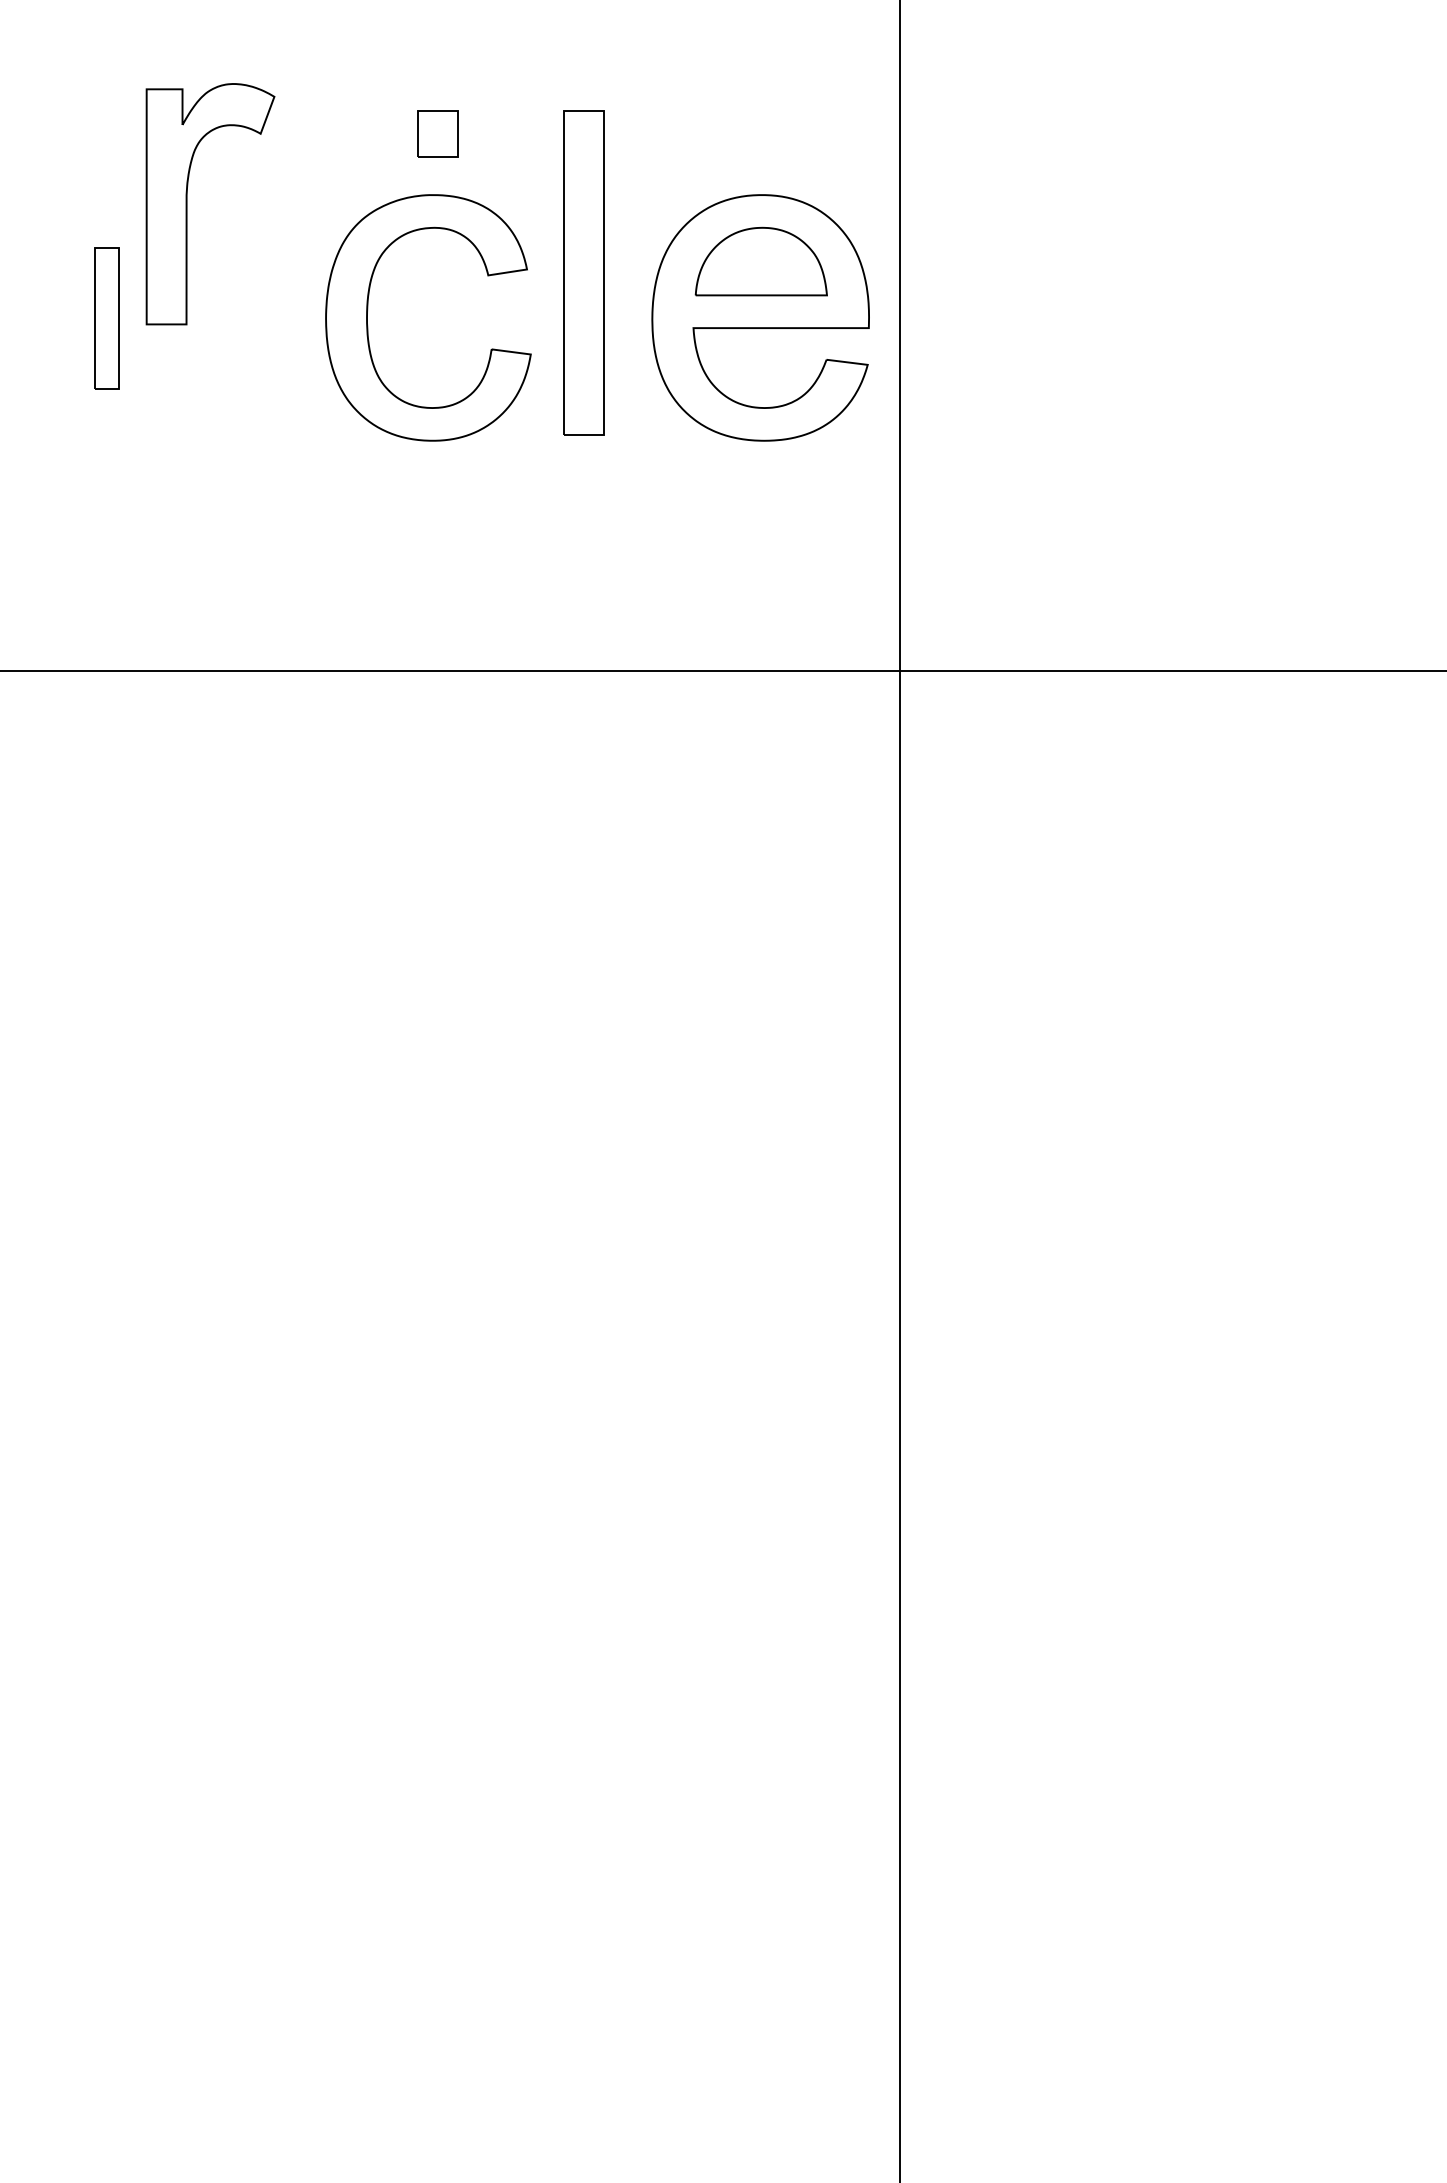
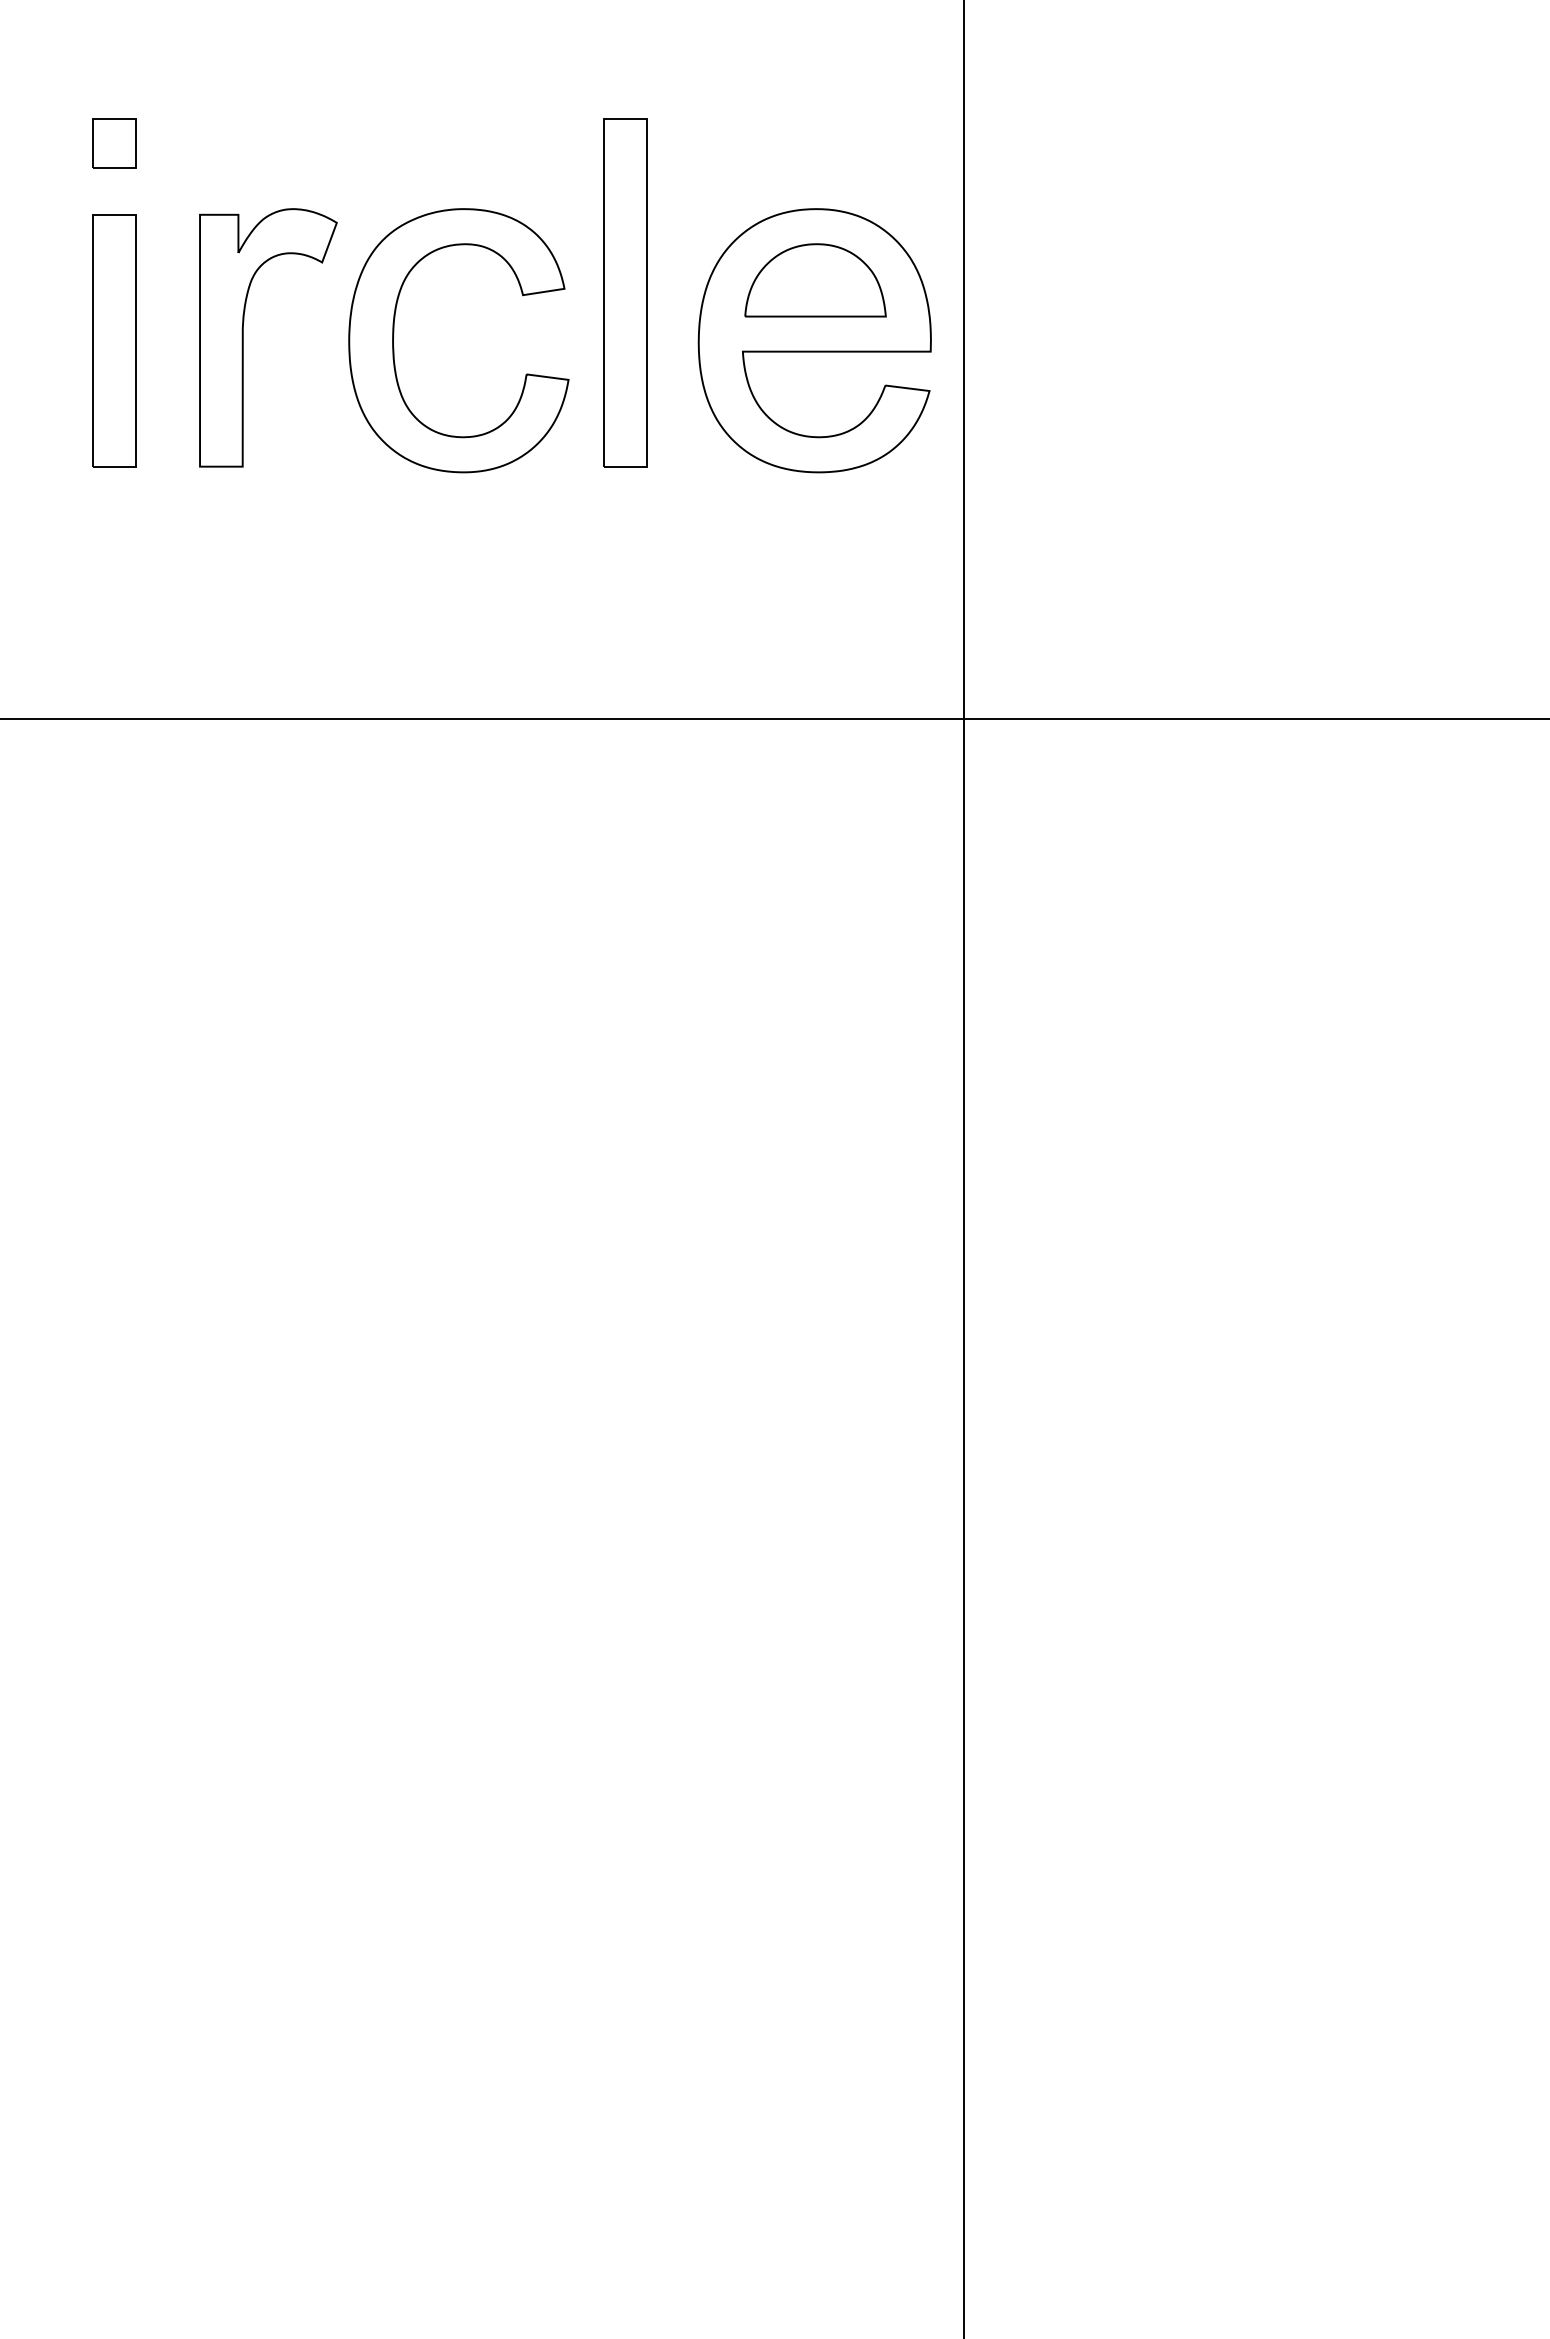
part: (438, 133) -> (114, 143), moved
part: (187, 203) -> (243, 337), moved
part: (106, 317) -> (114, 340), size x1.67

